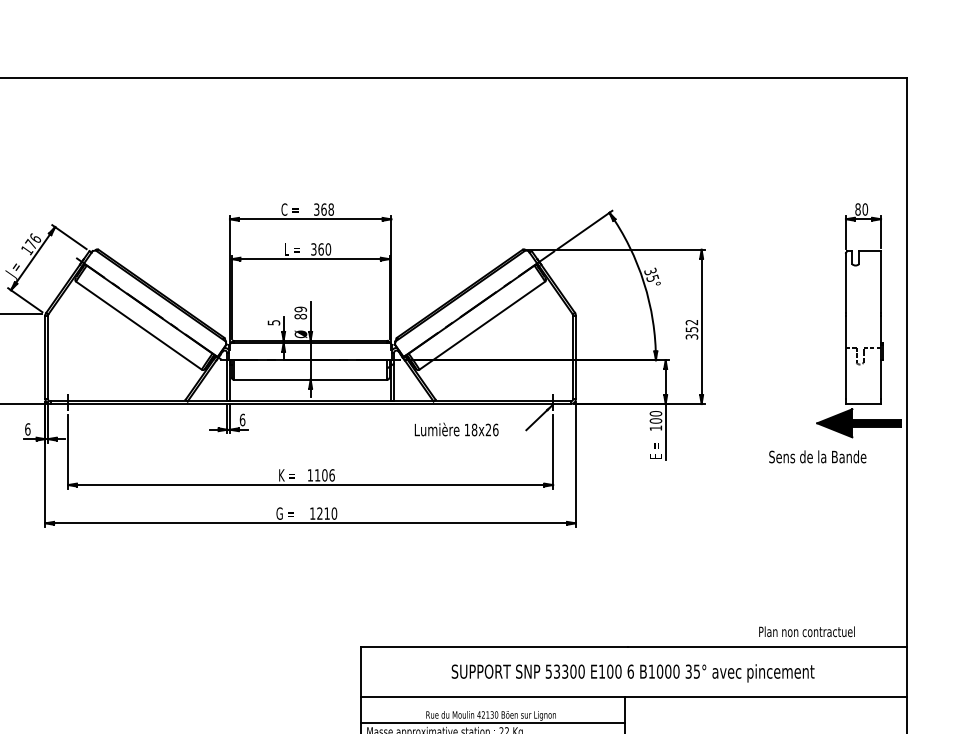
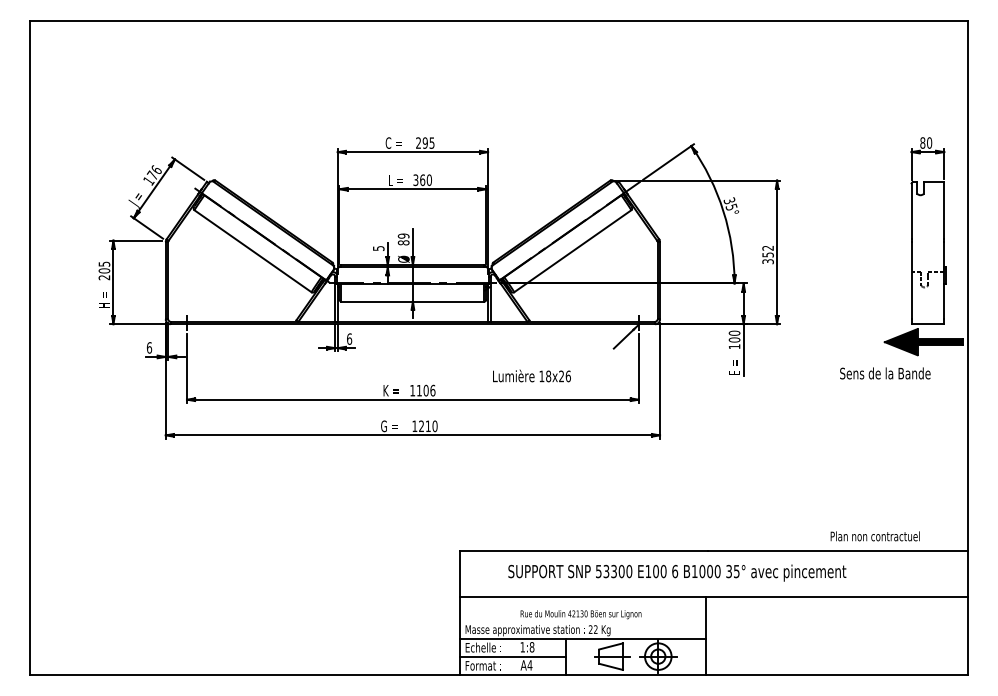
text: (324, 208) -> (425, 142), 368 -> 295
text: (456, 429) -> (531, 375), moved
text: (633, 672) -> (677, 572), moved
line: (492, 723) -> (582, 621), removed

